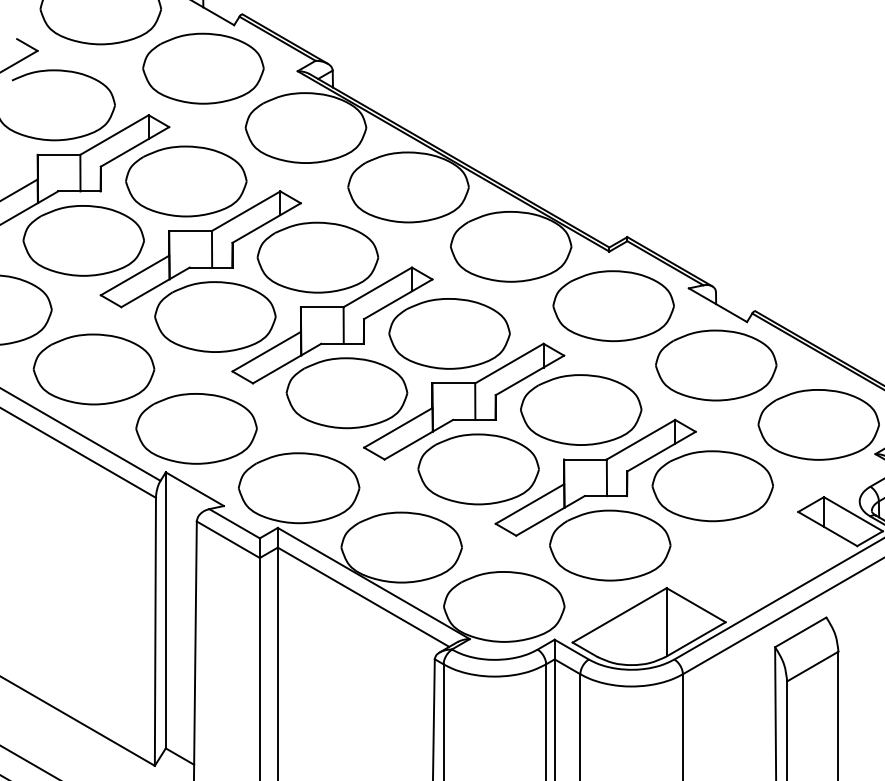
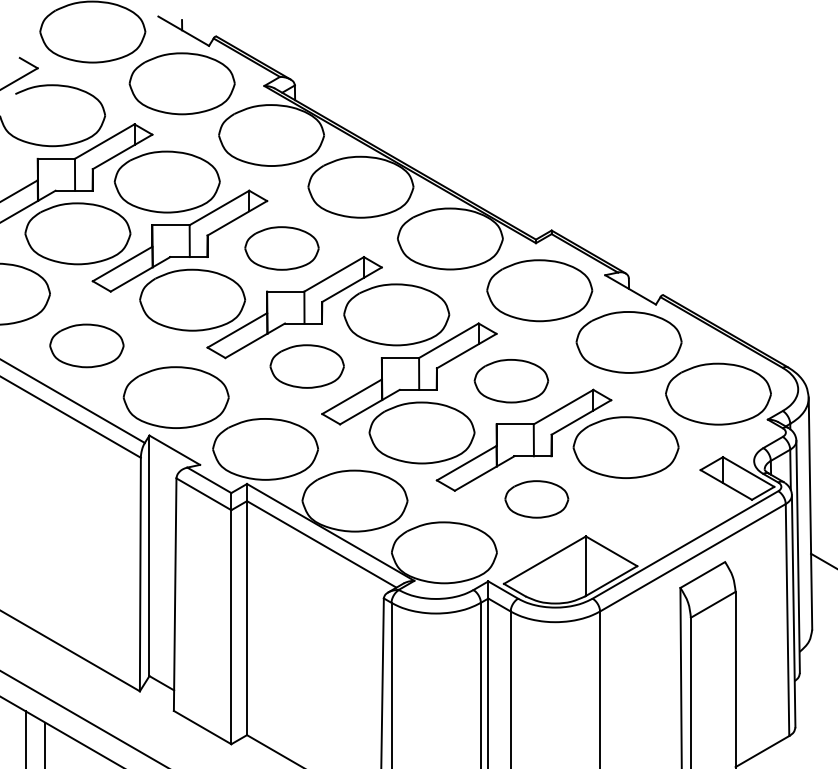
part: (317, 257) -> (281, 248), size x0.7
part: (93, 369) -> (86, 345), size x0.7
part: (346, 393) -> (306, 366), size x0.7
part: (581, 409) -> (511, 380), size x0.7
part: (609, 545) -> (536, 499), size x0.6

